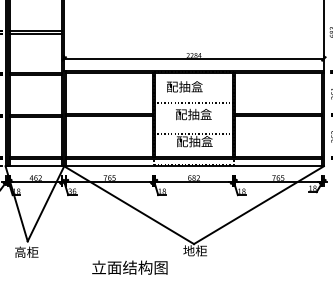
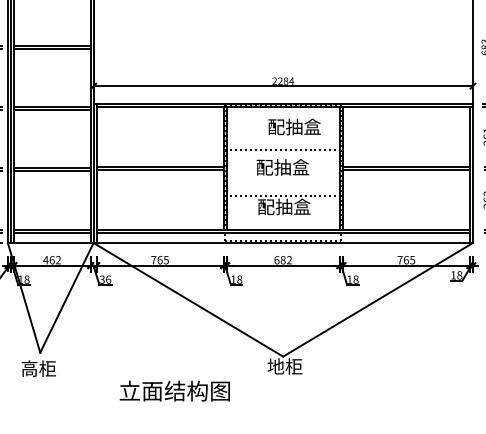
text: (184, 86) -> (294, 126), moved
text: (129, 267) -> (174, 390), moved

